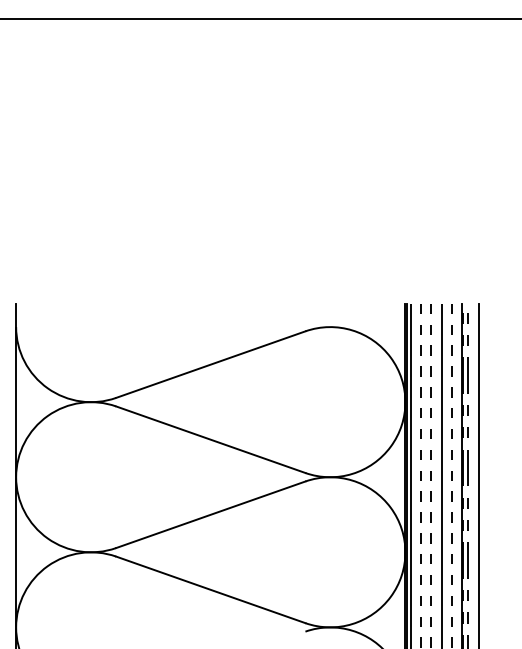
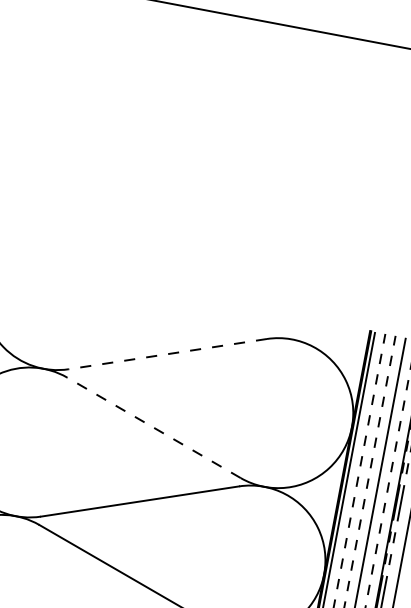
line: (210, 364) -> (167, 353), solid -> dashed
line: (210, 439) -> (153, 427), solid -> dashed

